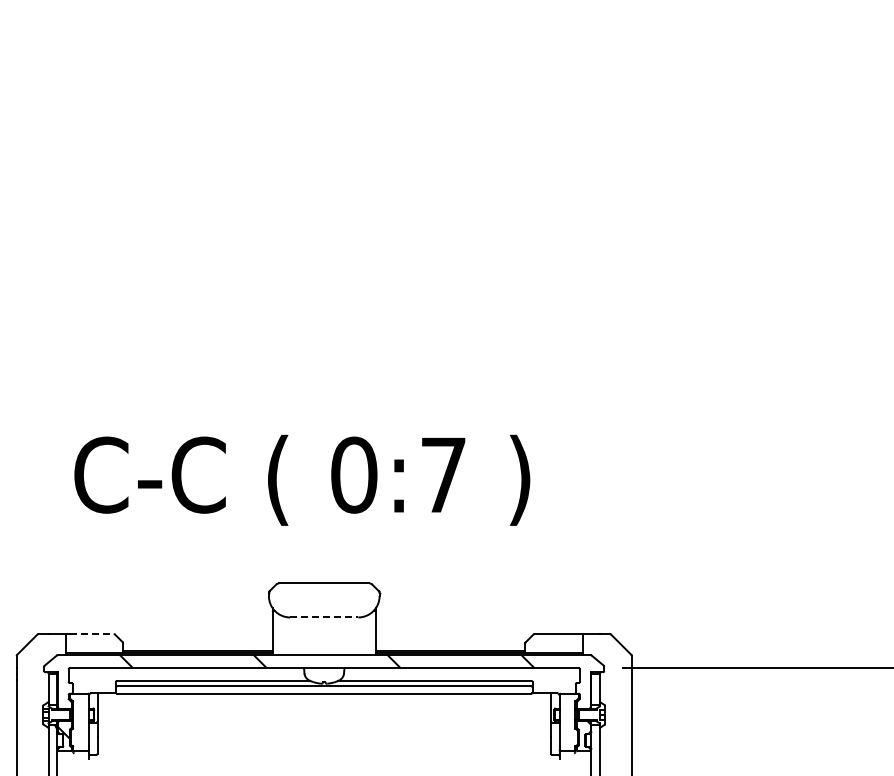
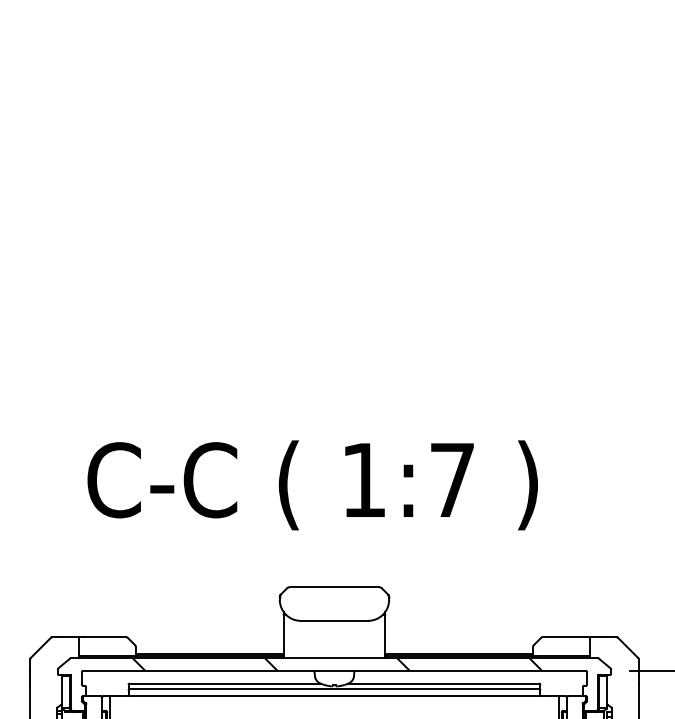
text: (354, 474) -> (364, 479), 0:7 -> 1:7
line: (324, 617) -> (334, 620), dashed -> solid
line: (91, 634) -> (104, 637), dashed -> solid

